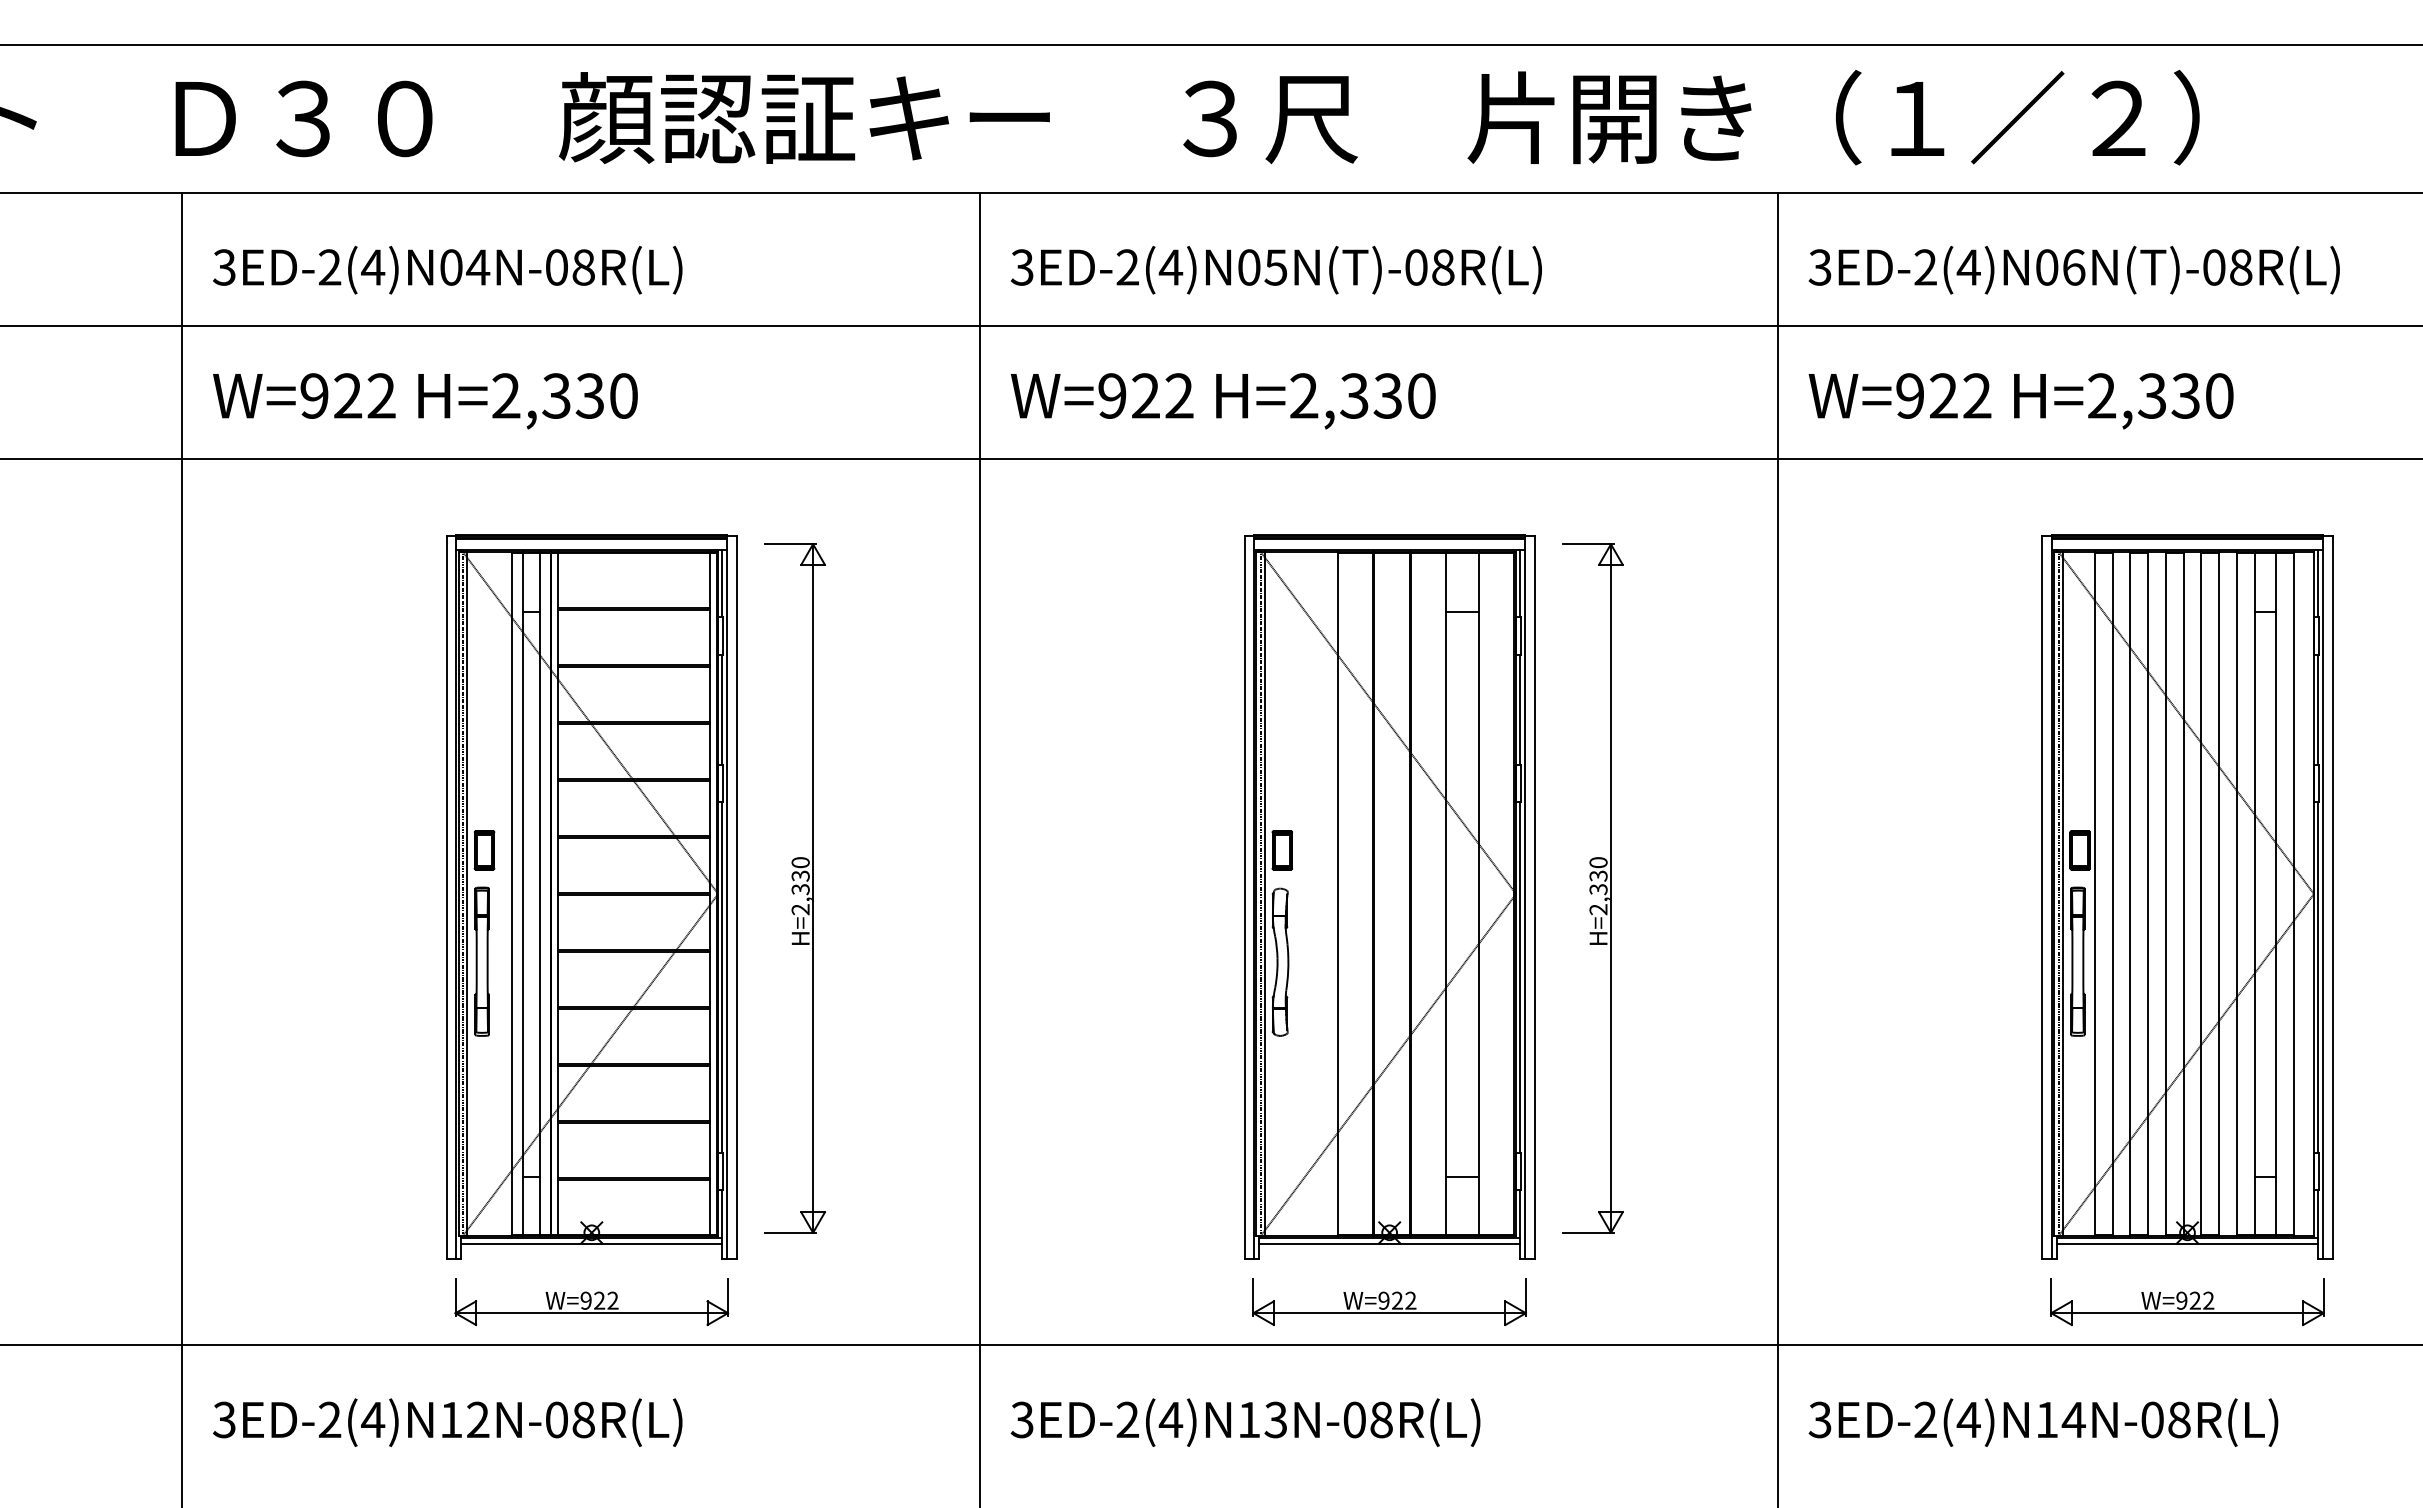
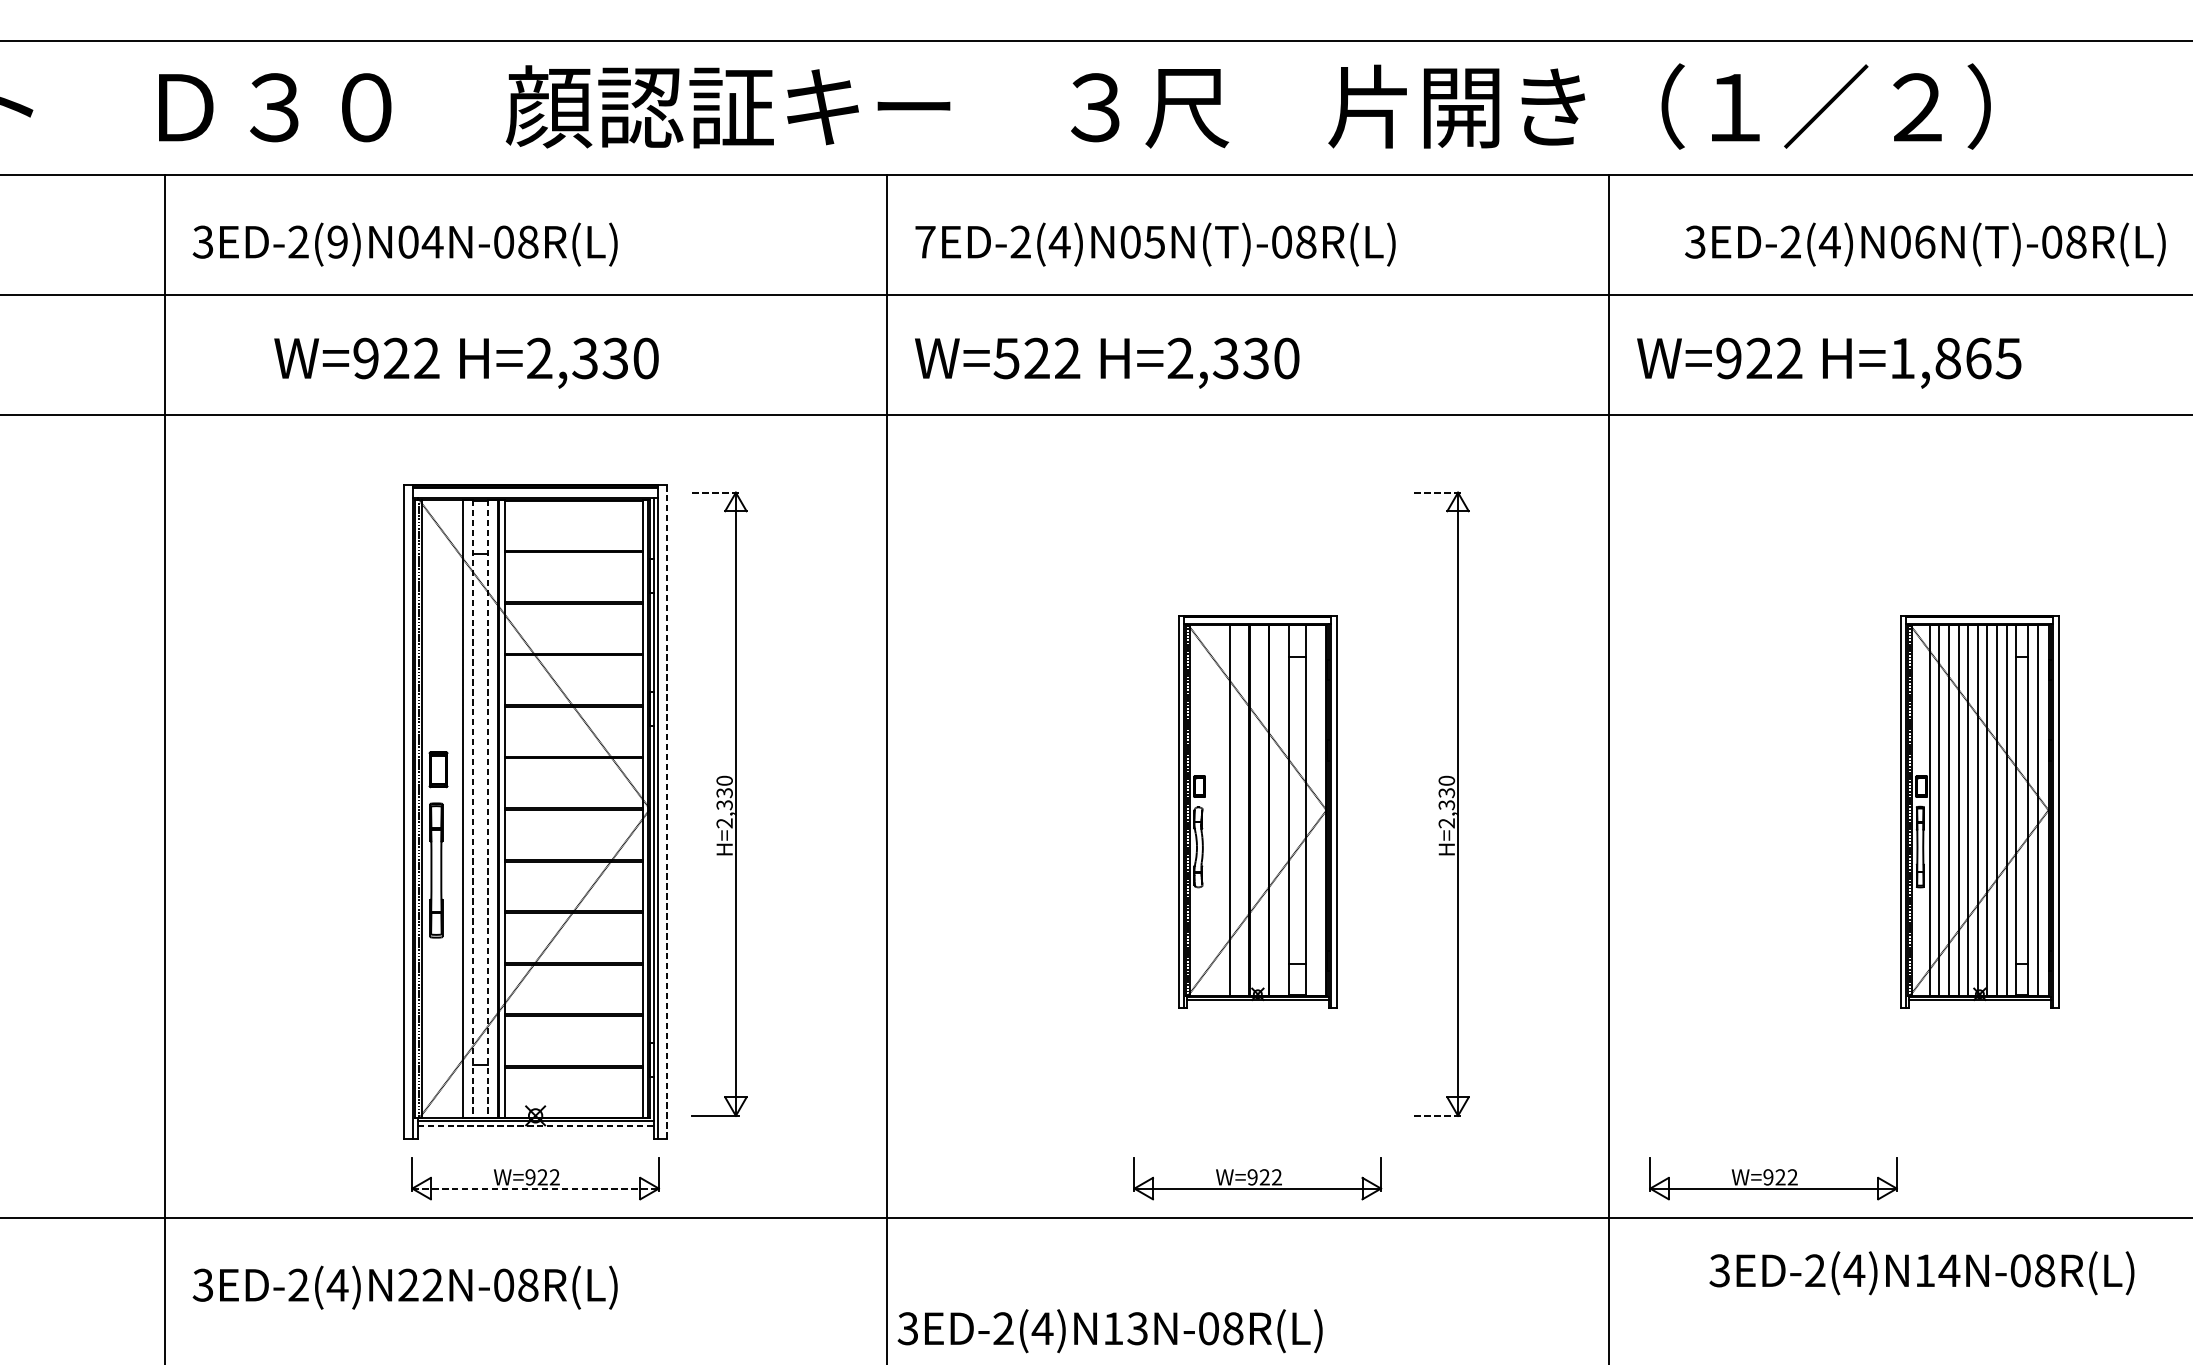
text: (373, 267) -> (338, 242), 3ED-2(4)N04N-08R(L) -> 3ED-2(9)N04N-08R(L)
text: (1022, 267) -> (925, 242), 3ED-2(4)N05N(T)-08R(L) -> 7ED-2(4)N05N(T)-08R(L)
text: (2073, 270) -> (1924, 244), moved
text: (1111, 395) -> (1005, 358), W=922 -> W=522
text: (2160, 395) -> (1955, 358), H=2,330 -> H=1,865
text: (425, 401) -> (466, 363), moved
line: (790, 544) -> (715, 492), solid -> dashed
line: (1588, 544) -> (1437, 492), solid -> dashed
line: (522, 894) -> (472, 809), solid -> dashed
line: (539, 894) -> (488, 809), solid -> dashed
part: (1389, 896) -> (1257, 811), size x0.6
part: (2187, 896) -> (1979, 811), size x0.6
line: (736, 897) -> (666, 812), solid -> dashed
line: (1588, 1232) -> (1437, 1115), solid -> dashed
line: (592, 1243) -> (536, 1125), solid -> dashed
part: (2187, 1301) -> (1773, 1178), moved
line: (592, 1313) -> (536, 1188), solid -> dashed
text: (451, 1419) -> (408, 1284), 3ED-2(4)N12N-08R(L) -> 3ED-2(4)N22N-08R(L)
text: (1245, 1422) -> (1110, 1331), moved
text: (2043, 1422) -> (1921, 1273), moved

